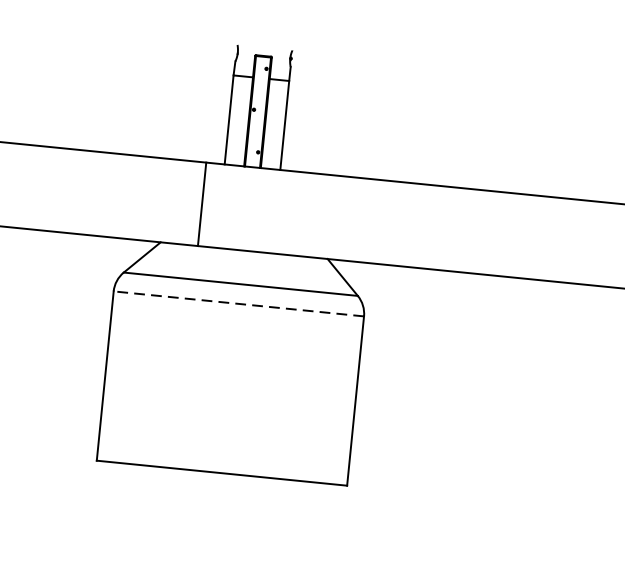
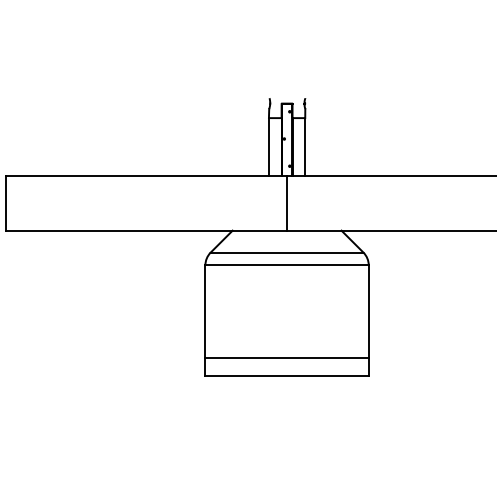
line: (201, 204) -> (286, 203), moved
line: (239, 304) -> (287, 265), dashed -> solid
line: (223, 444) -> (286, 357), added

